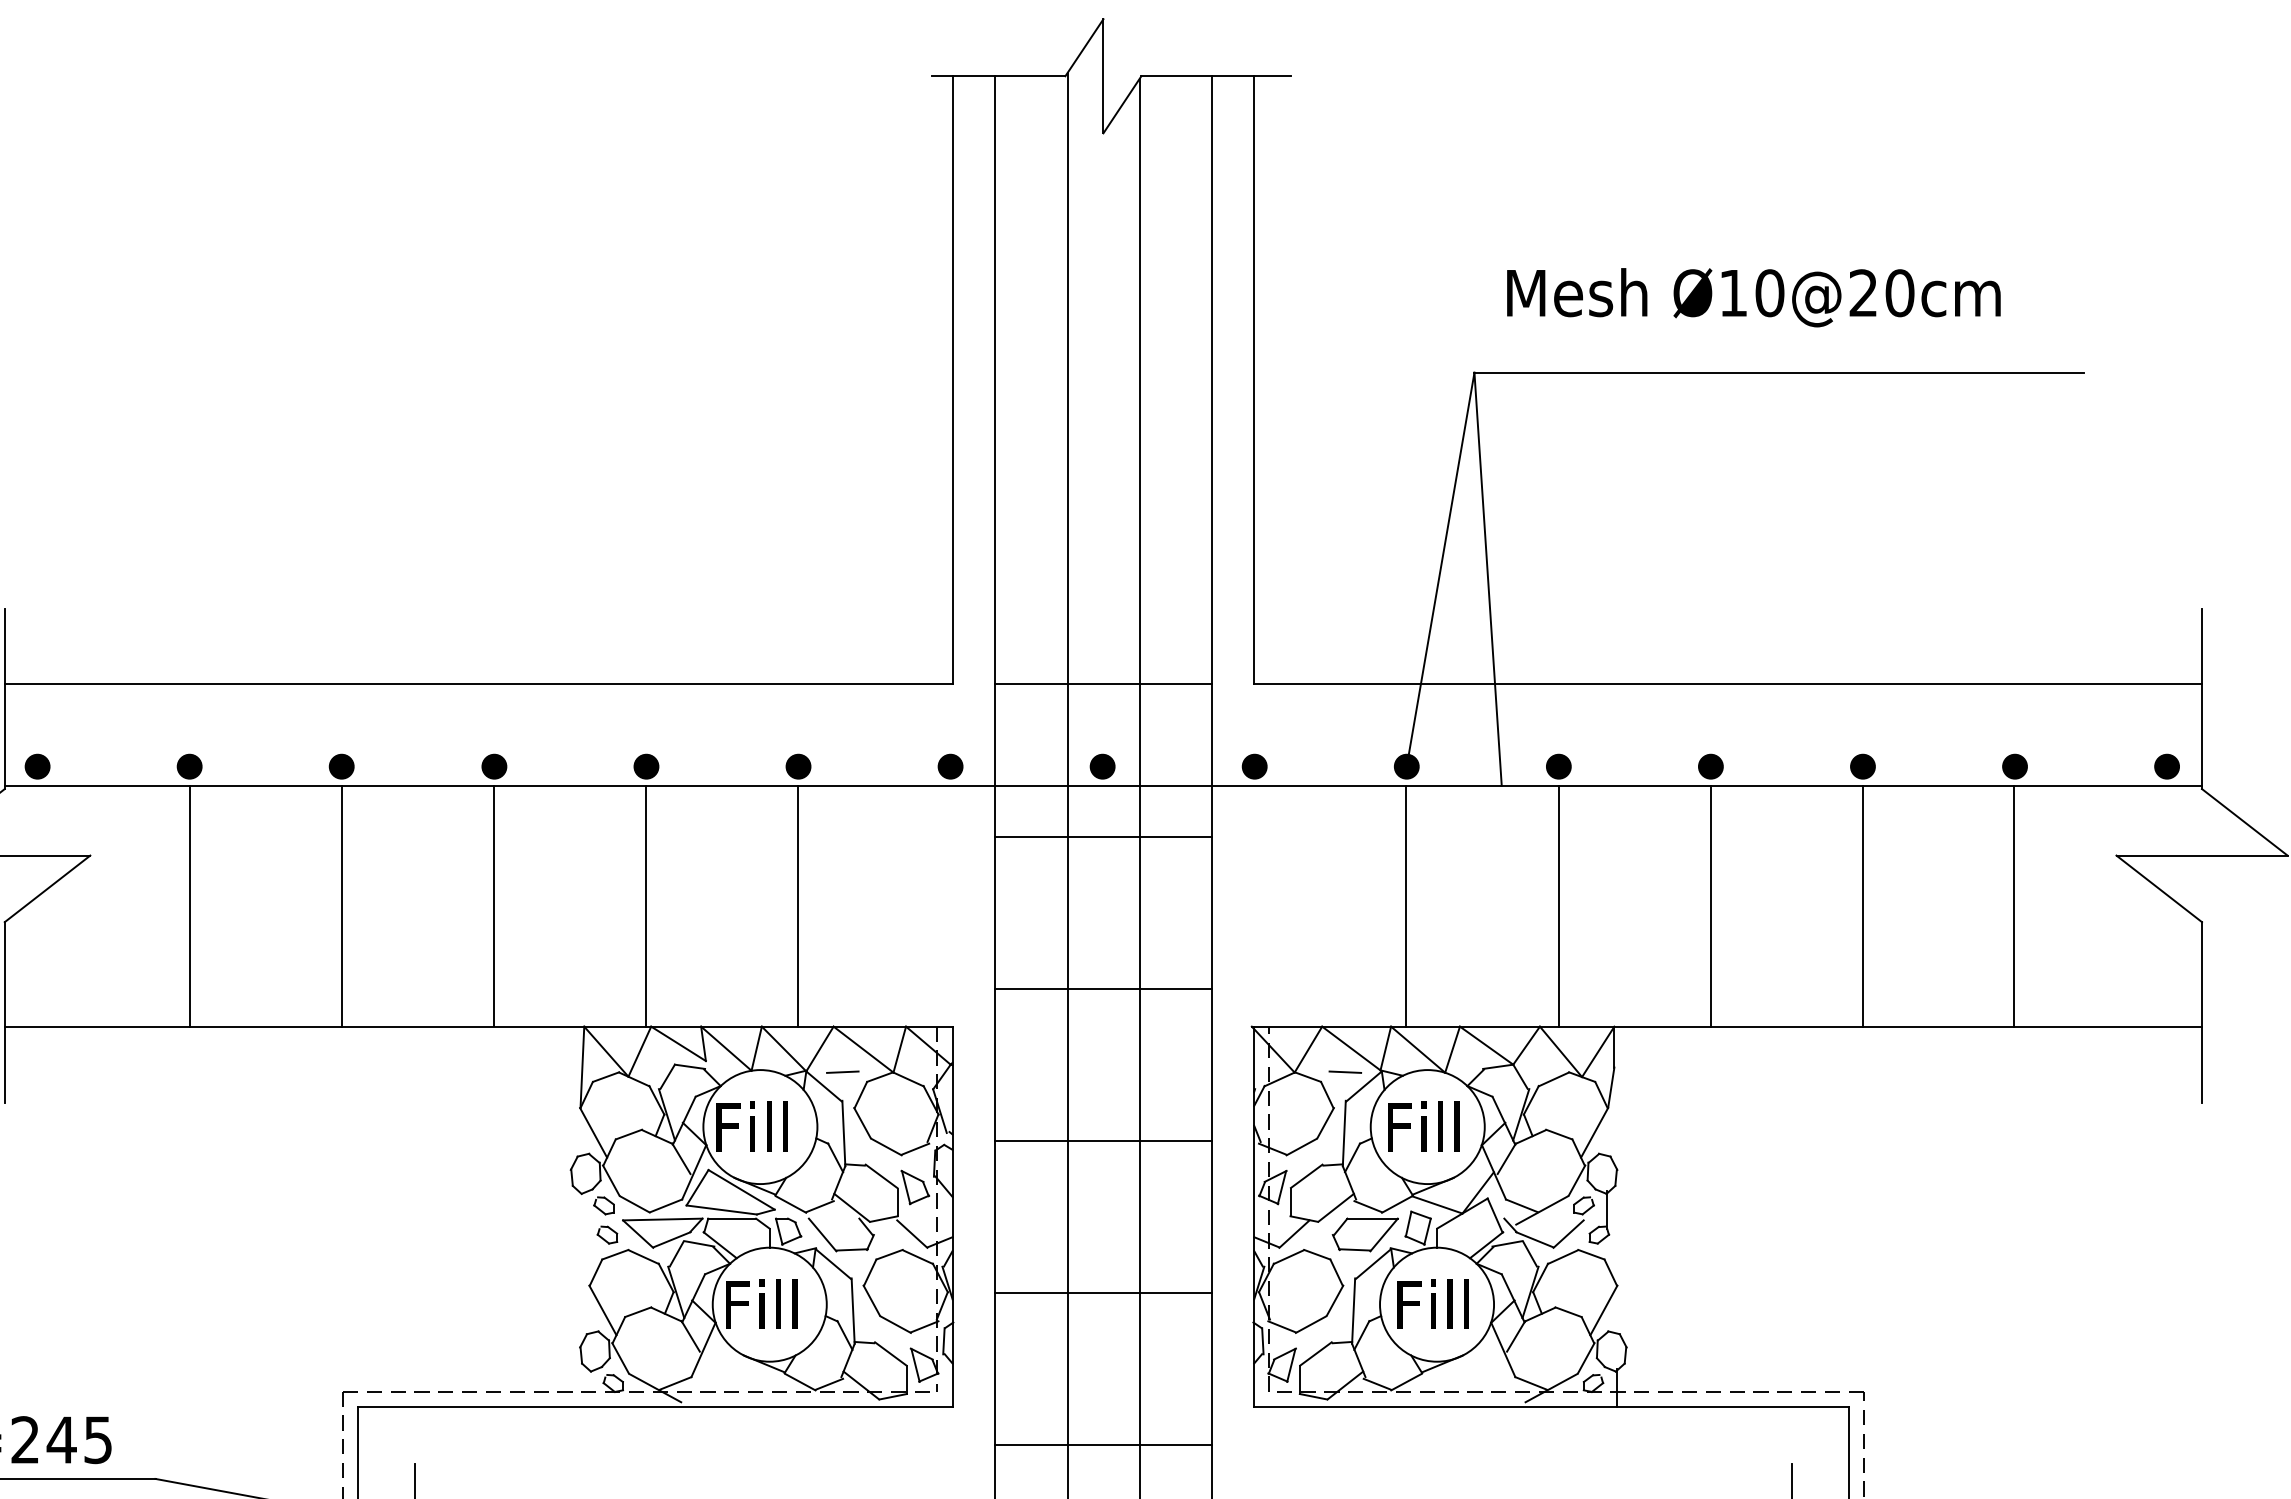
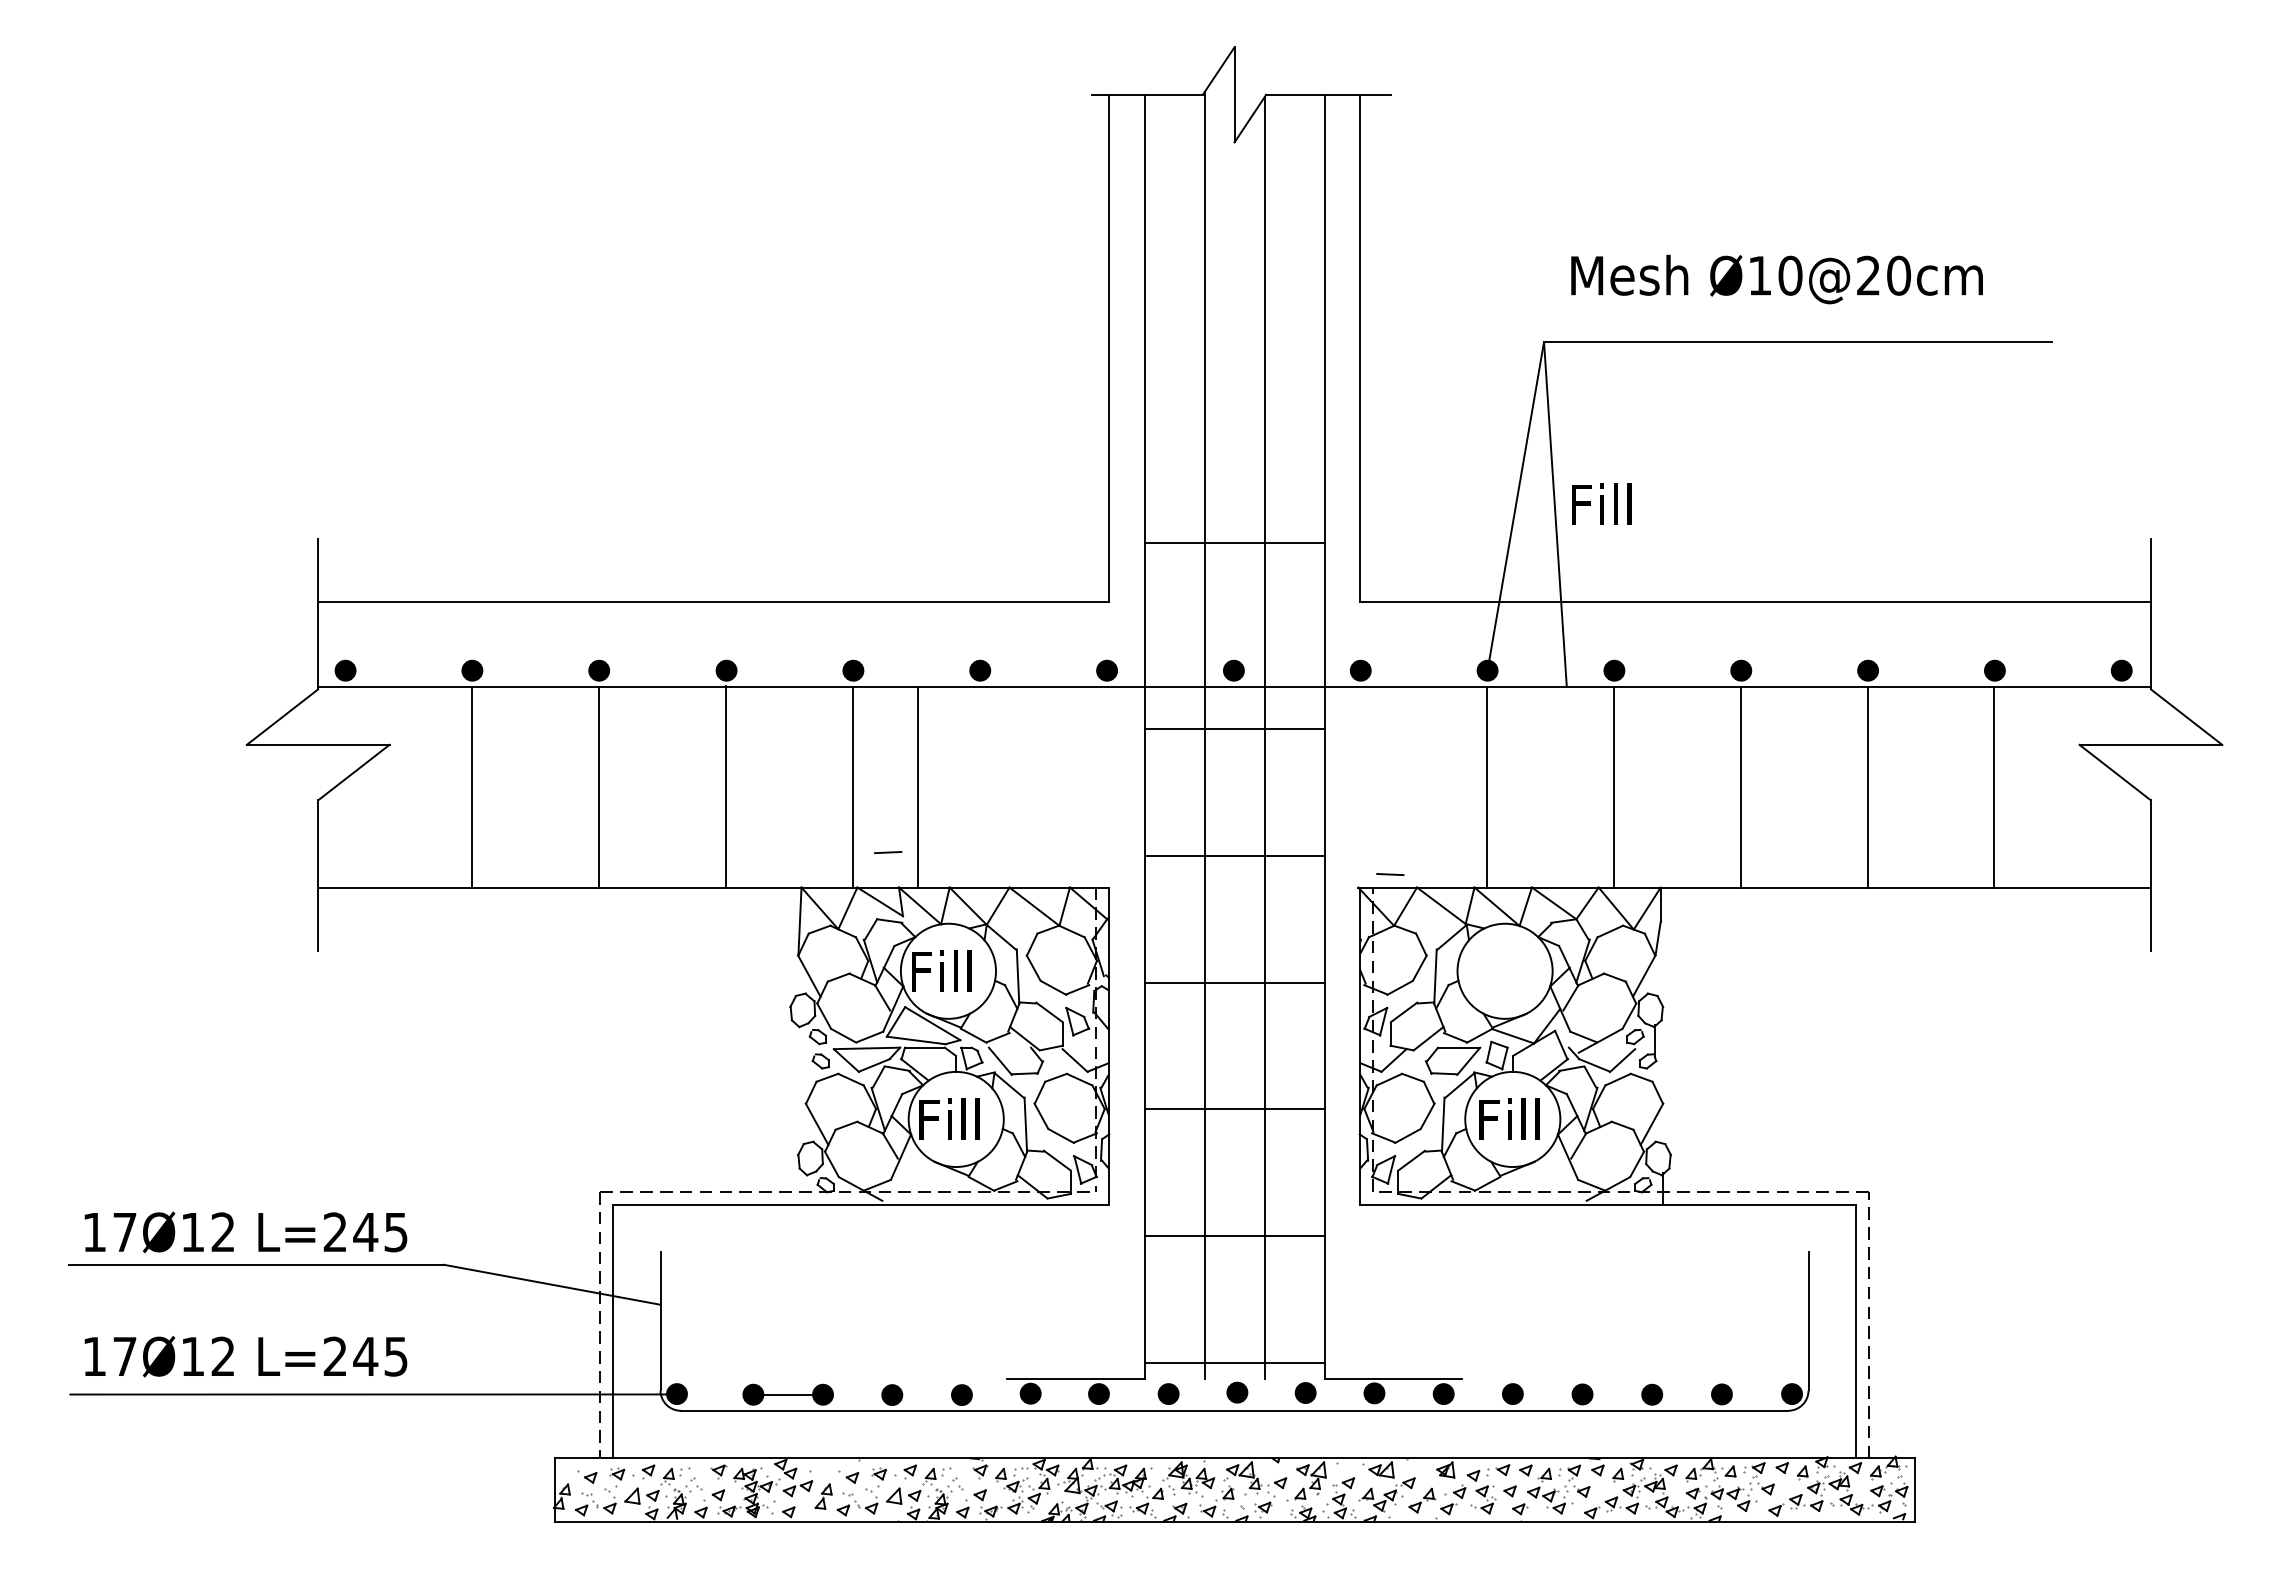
line: (1103, 684) -> (1234, 543), moved
line: (797, 905) -> (917, 786), moved
line: (843, 1072) -> (888, 852), moved
line: (1345, 1072) -> (1390, 874), moved
text: (1423, 1126) -> (1601, 503), moved

